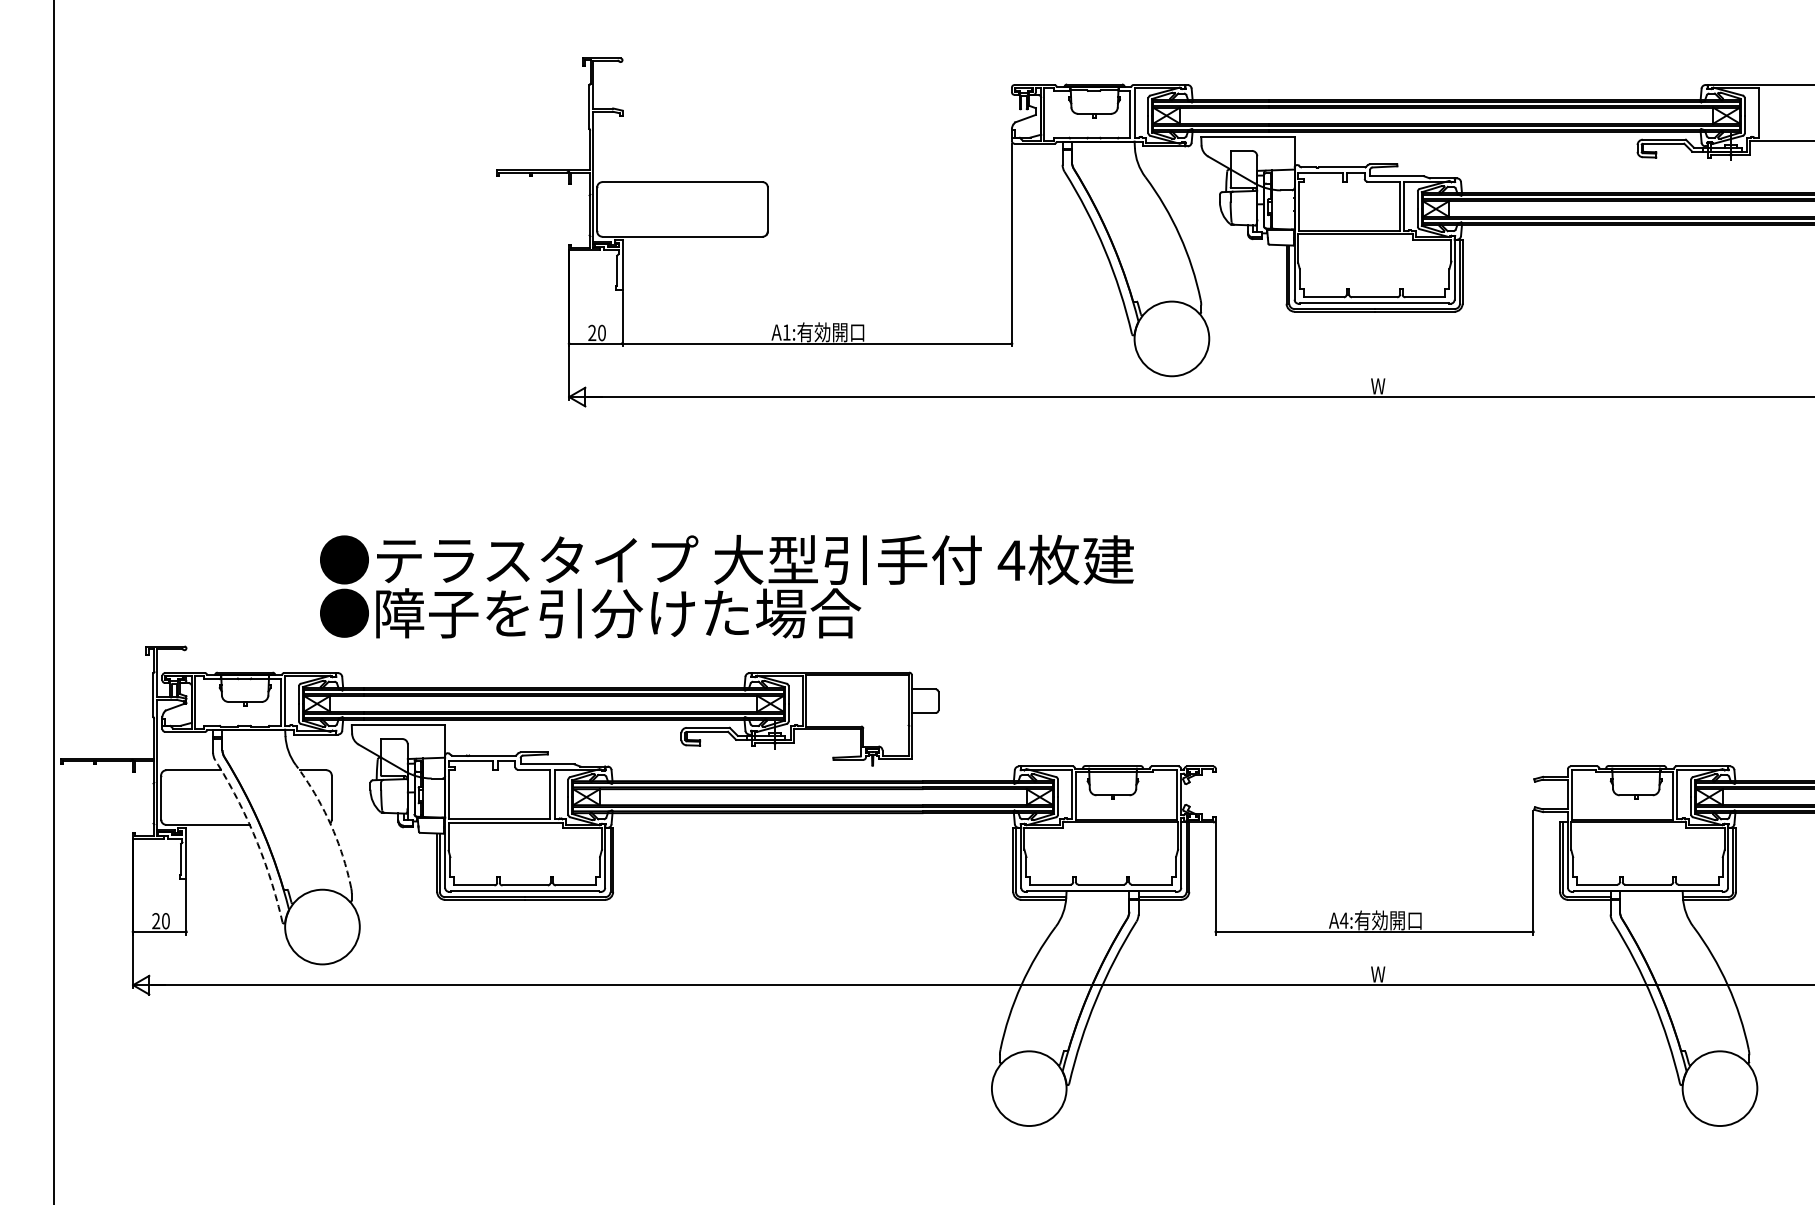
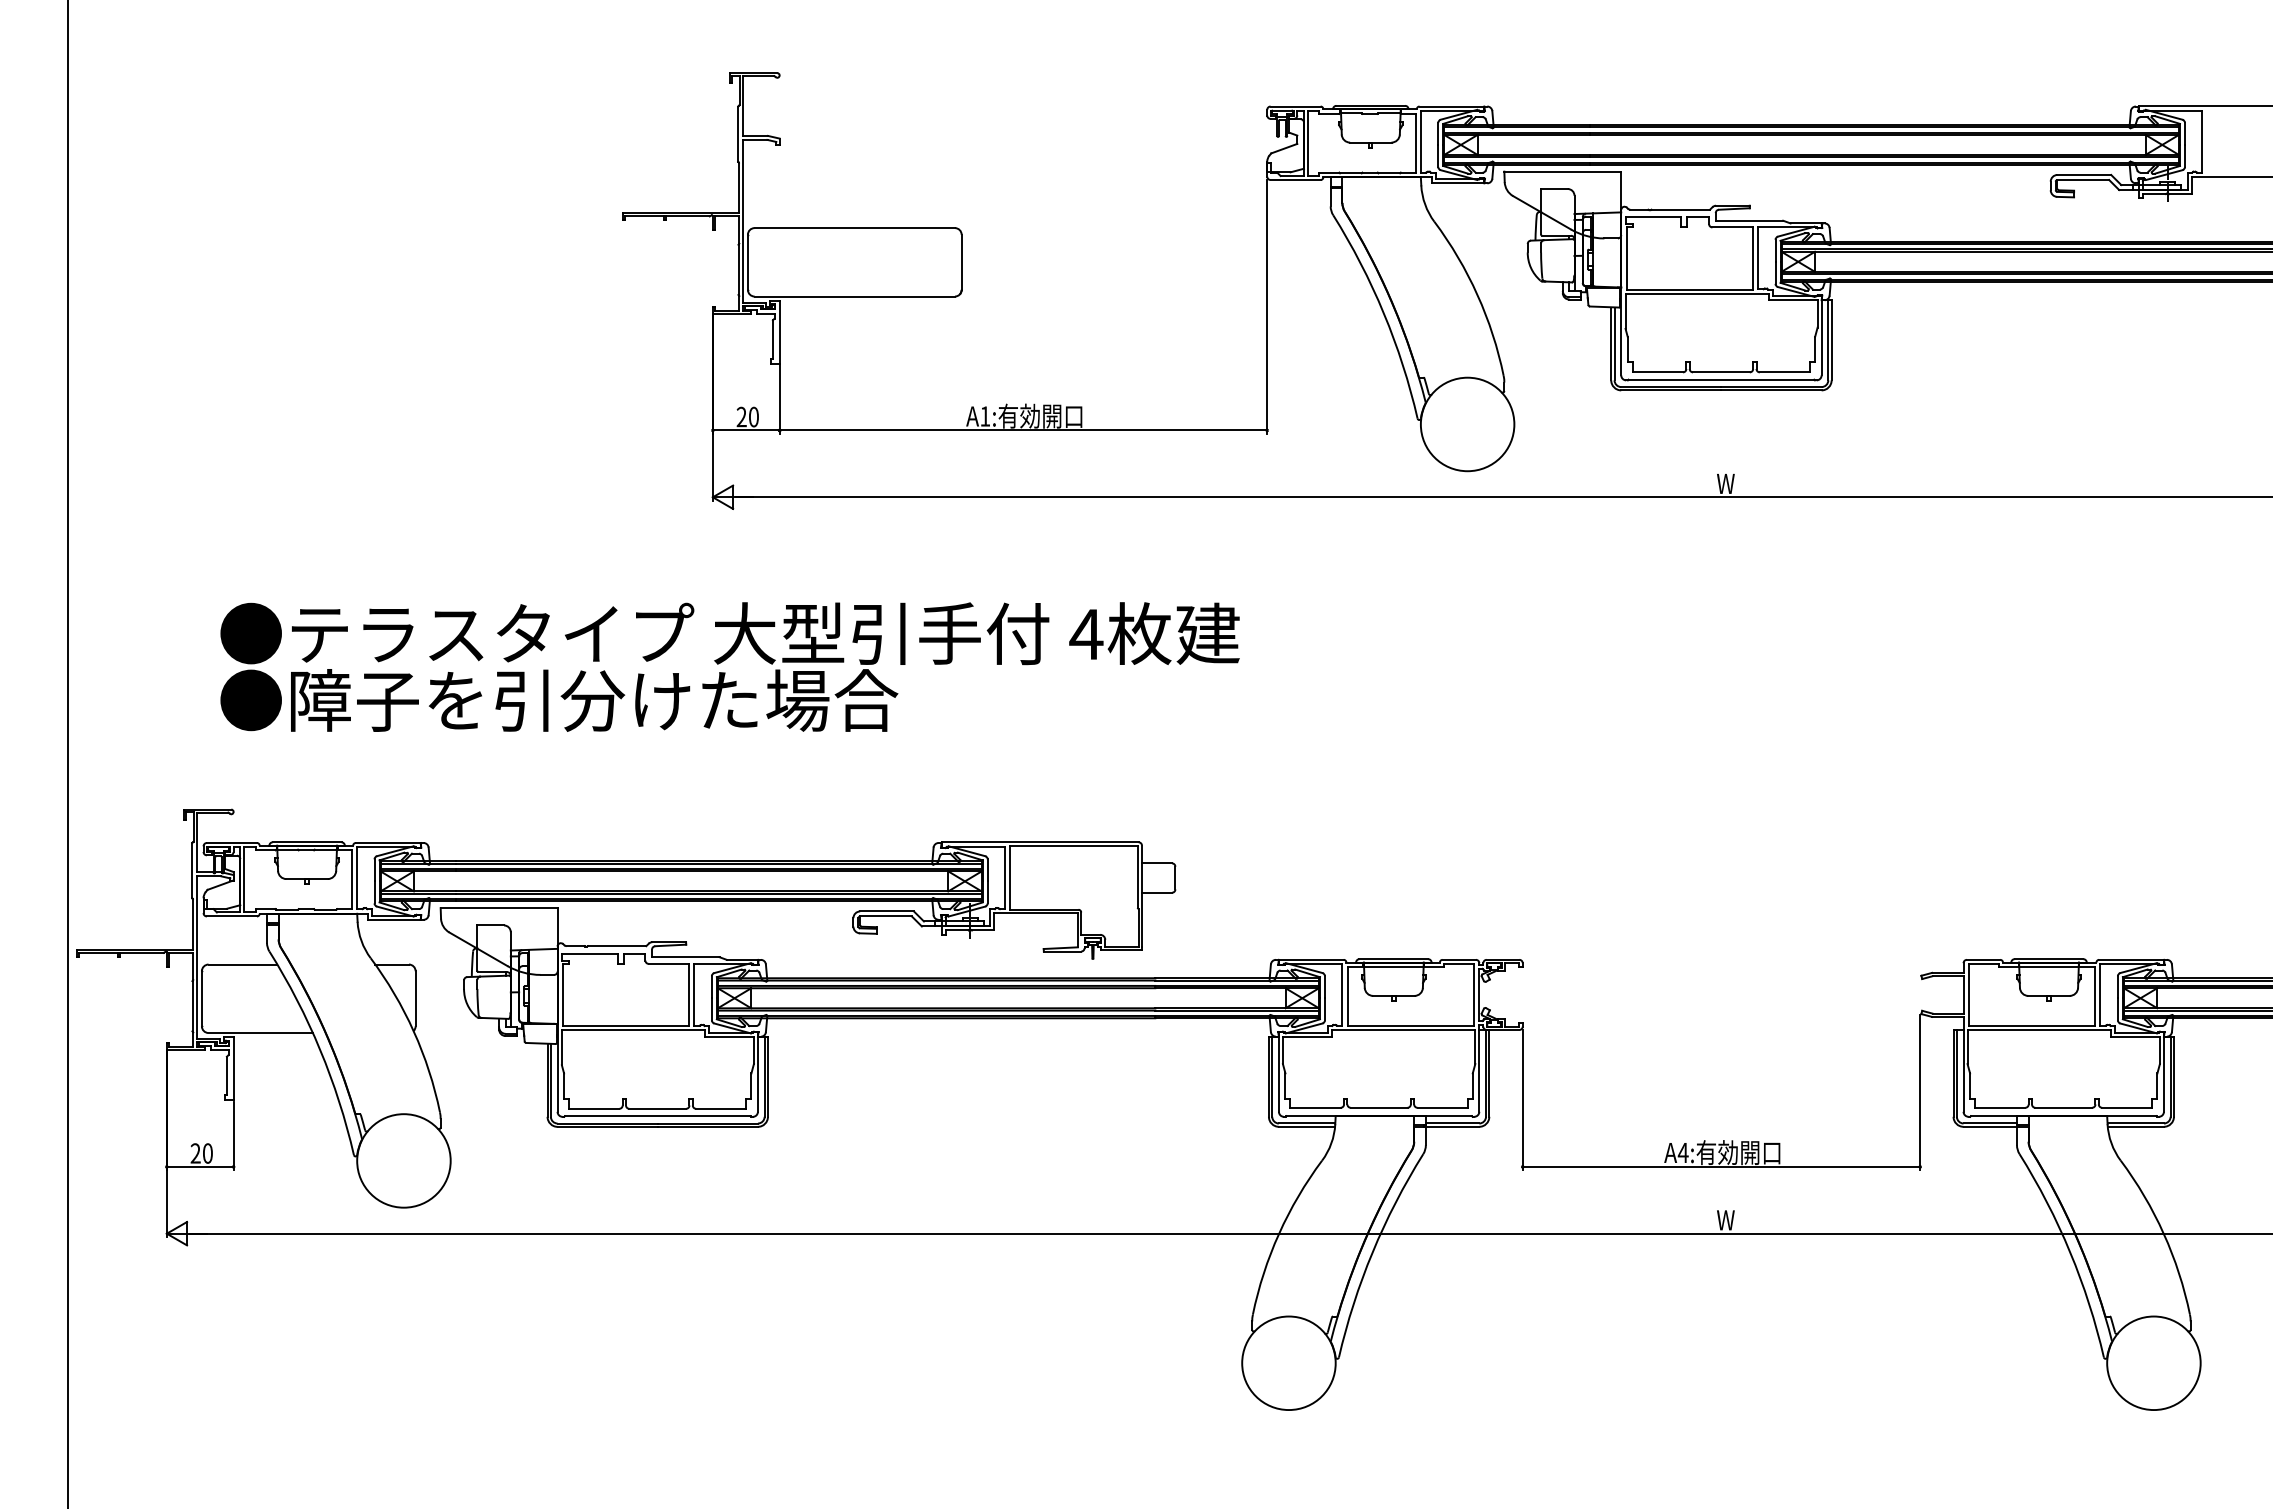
text: (726, 586) -> (729, 666), moved
arc: (330, 823) -> (413, 1031), dashed -> solid
arc: (255, 838) -> (320, 1050), dashed -> solid

